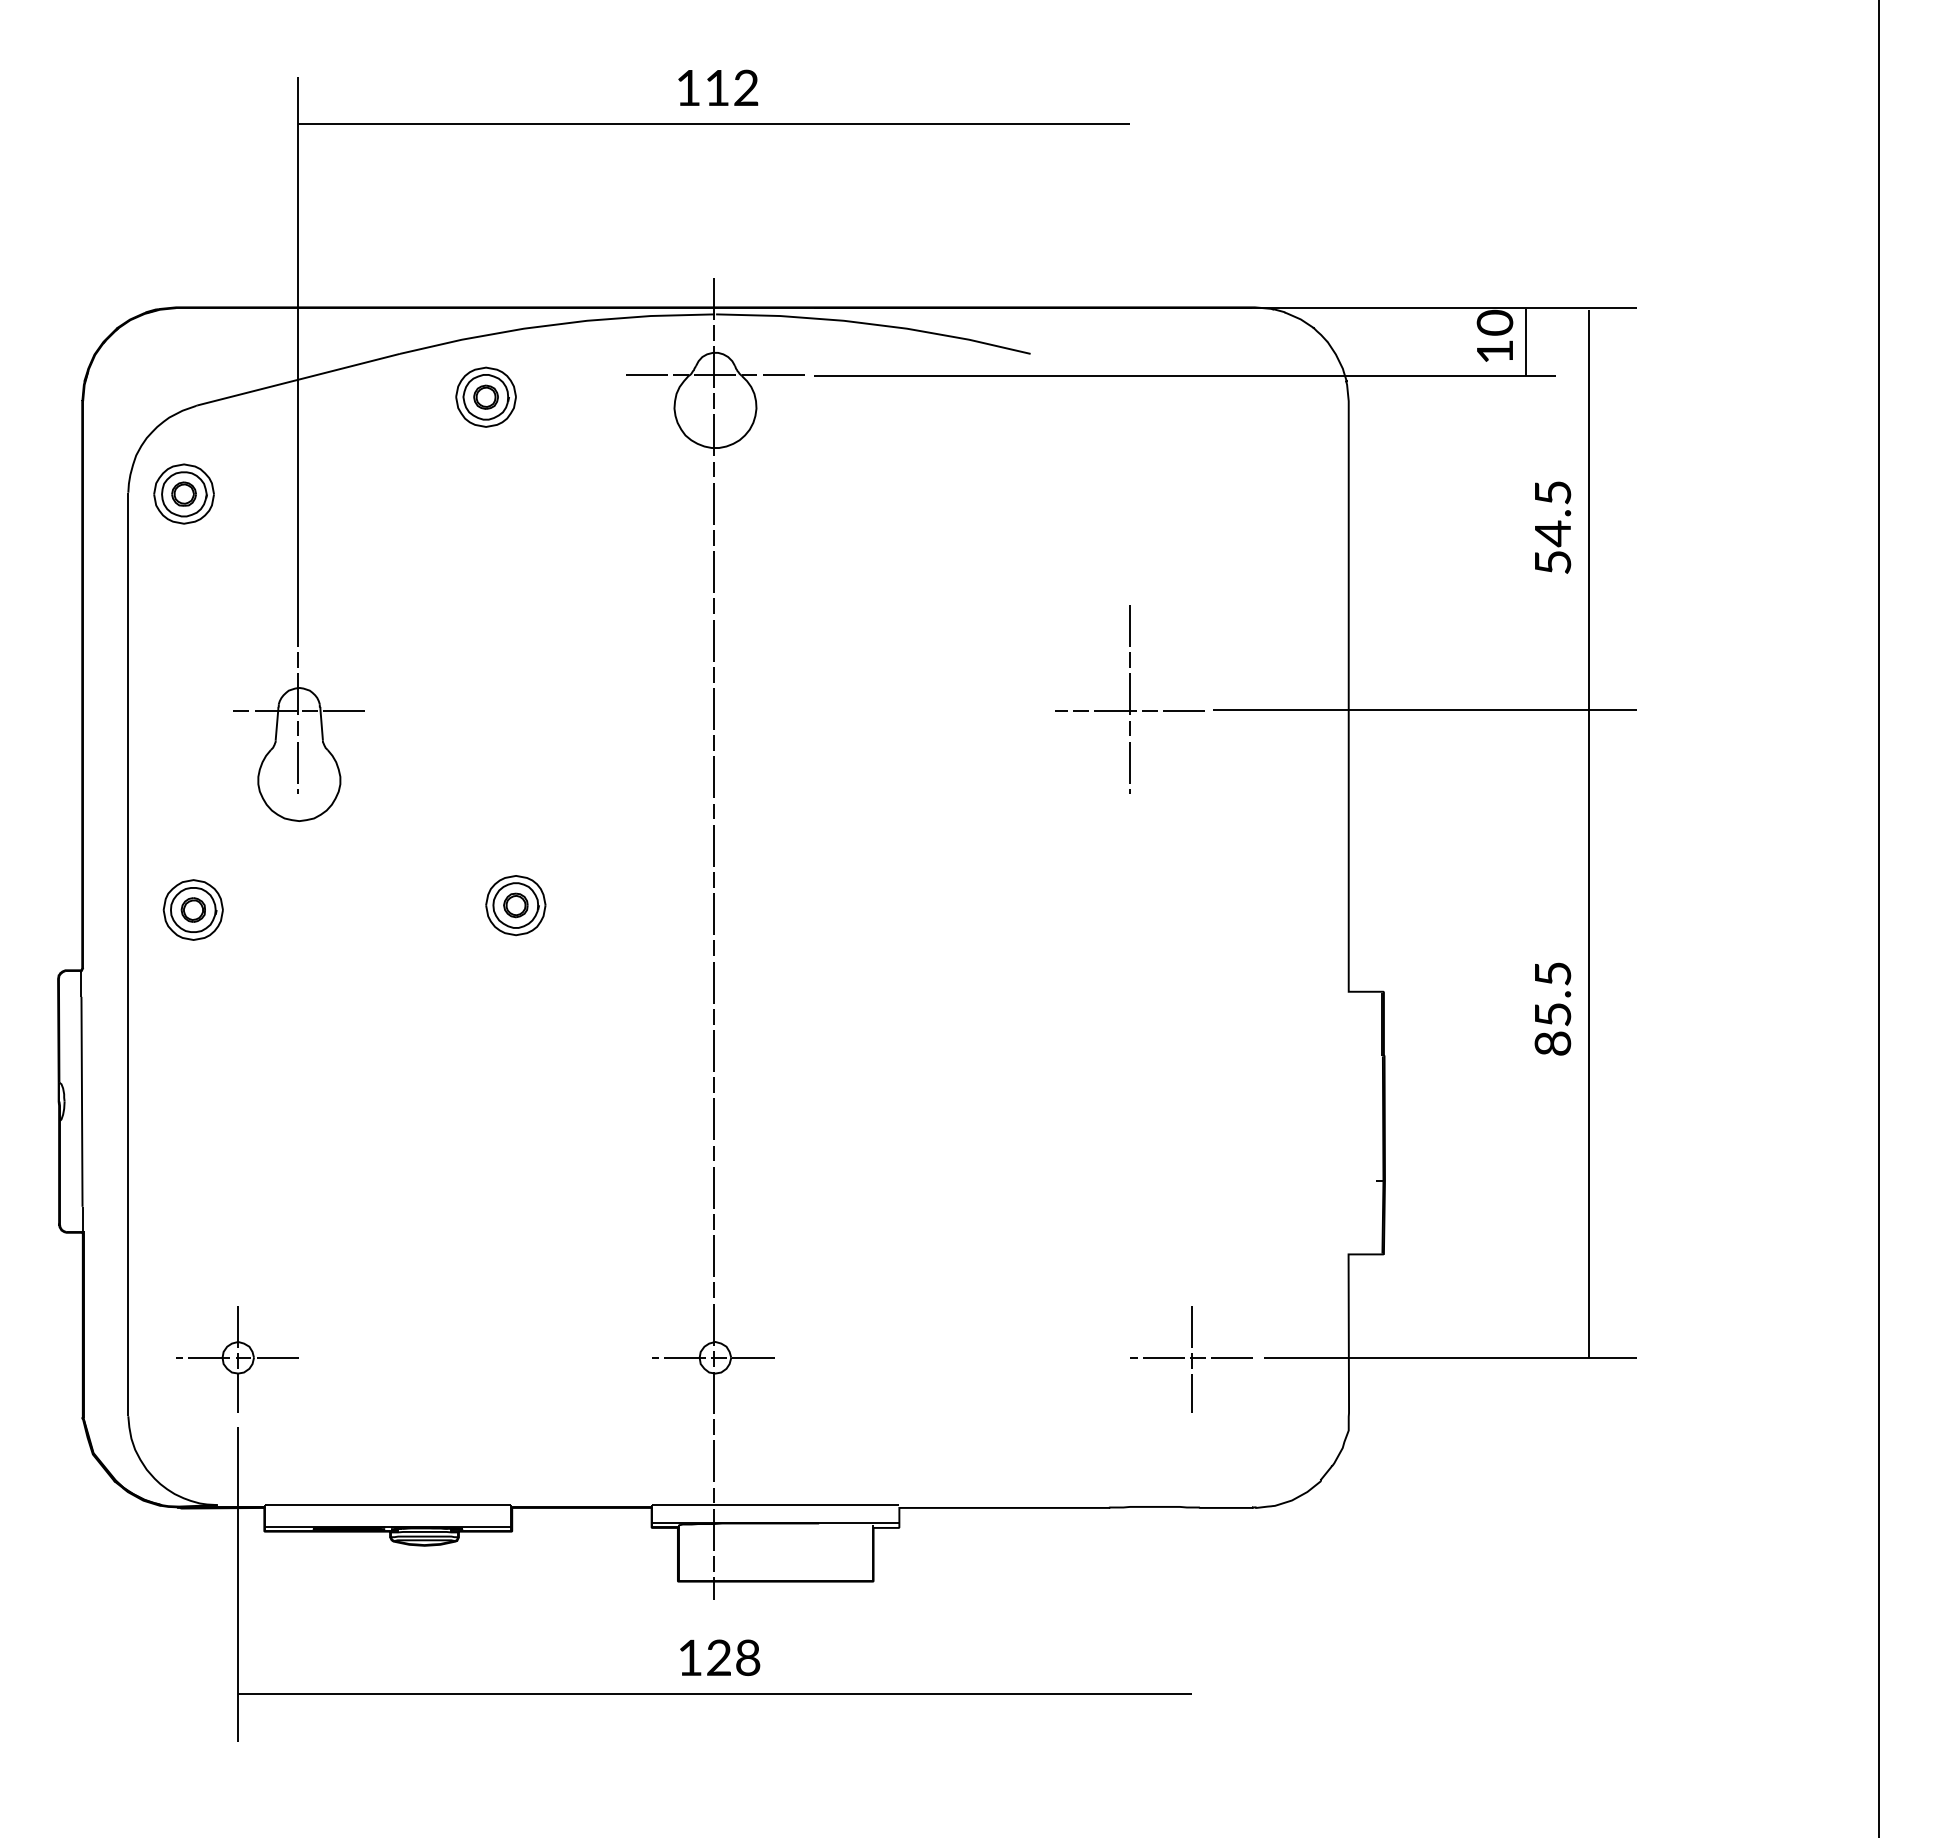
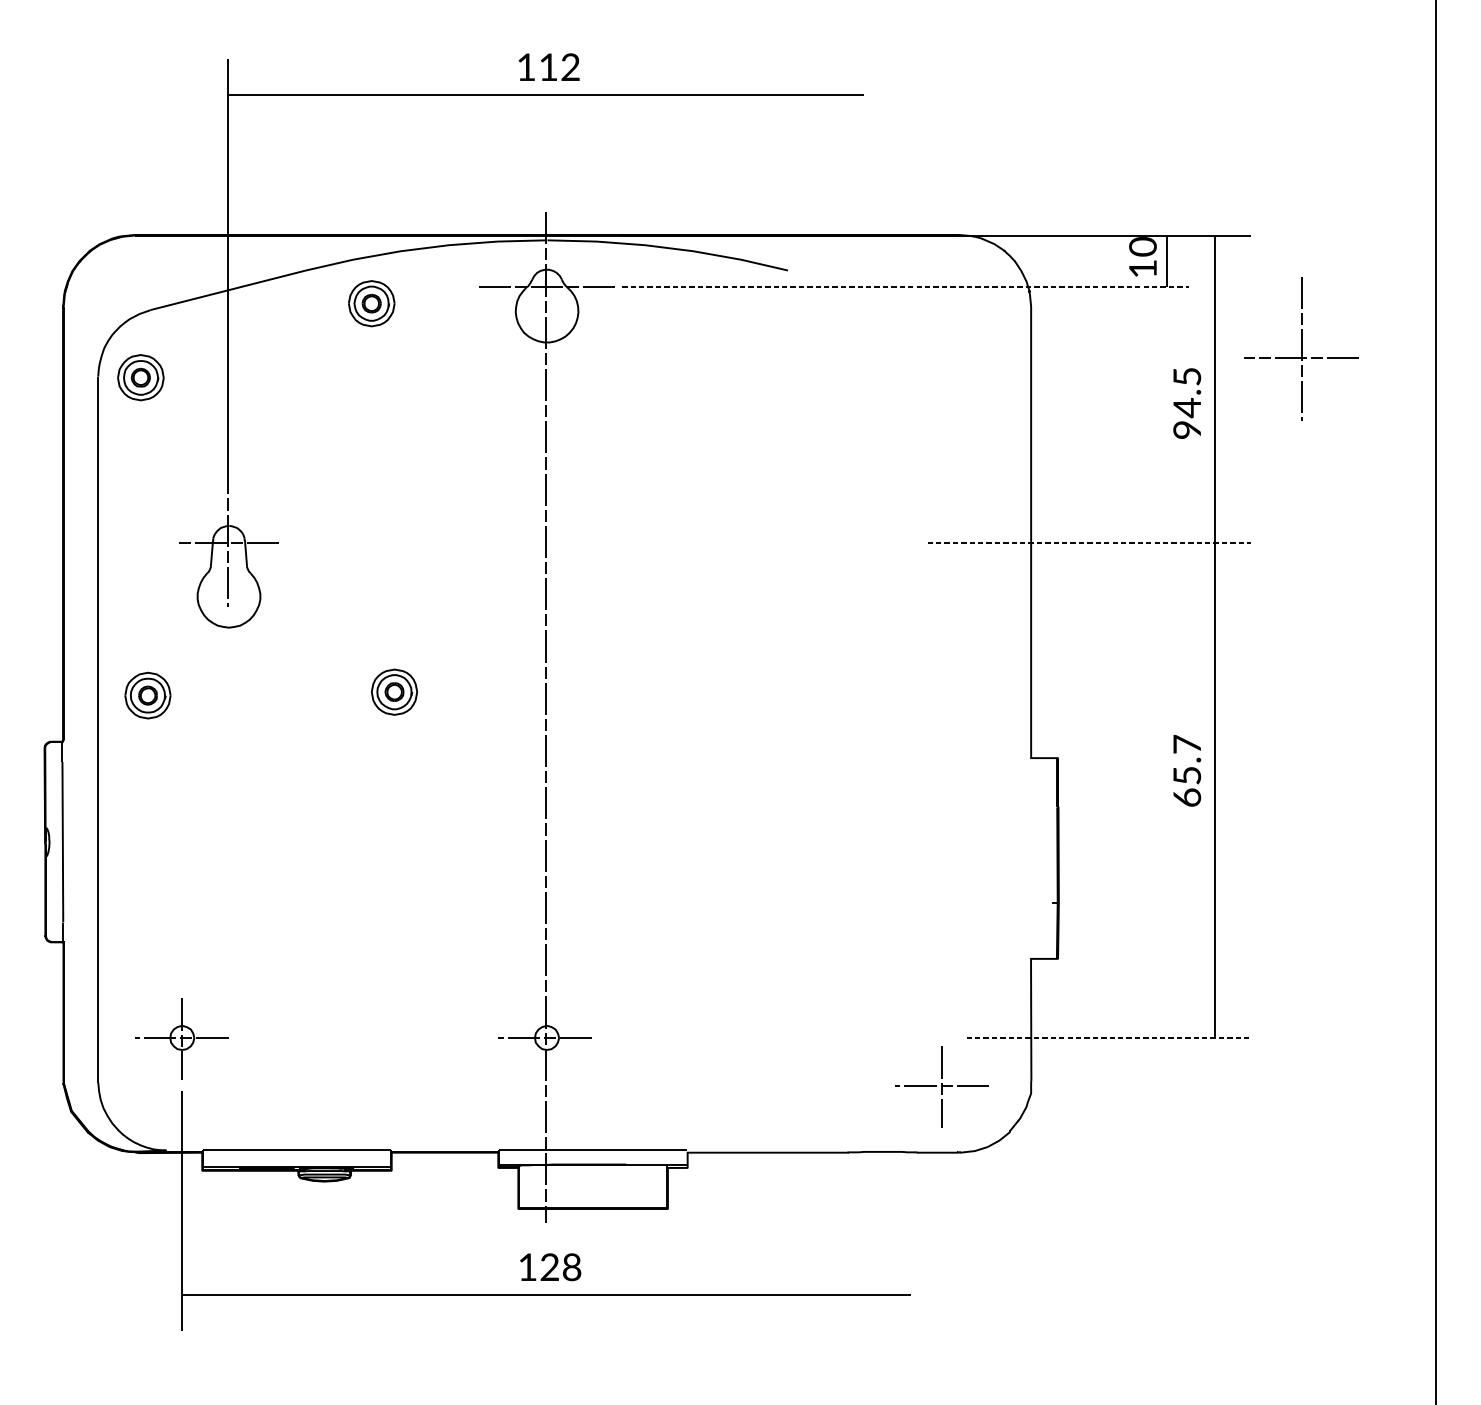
line: (1184, 375) -> (905, 287), solid -> dashed
text: (1552, 562) -> (1186, 429), 54.5 -> 94.5
part: (1129, 699) -> (1301, 348), moved
line: (1424, 710) -> (1089, 543), solid -> dashed
text: (1552, 1008) -> (1186, 770), 85.5 -> 65.7
line: (1450, 1358) -> (1108, 1038), solid -> dashed
part: (1191, 1359) -> (941, 1087), moved

